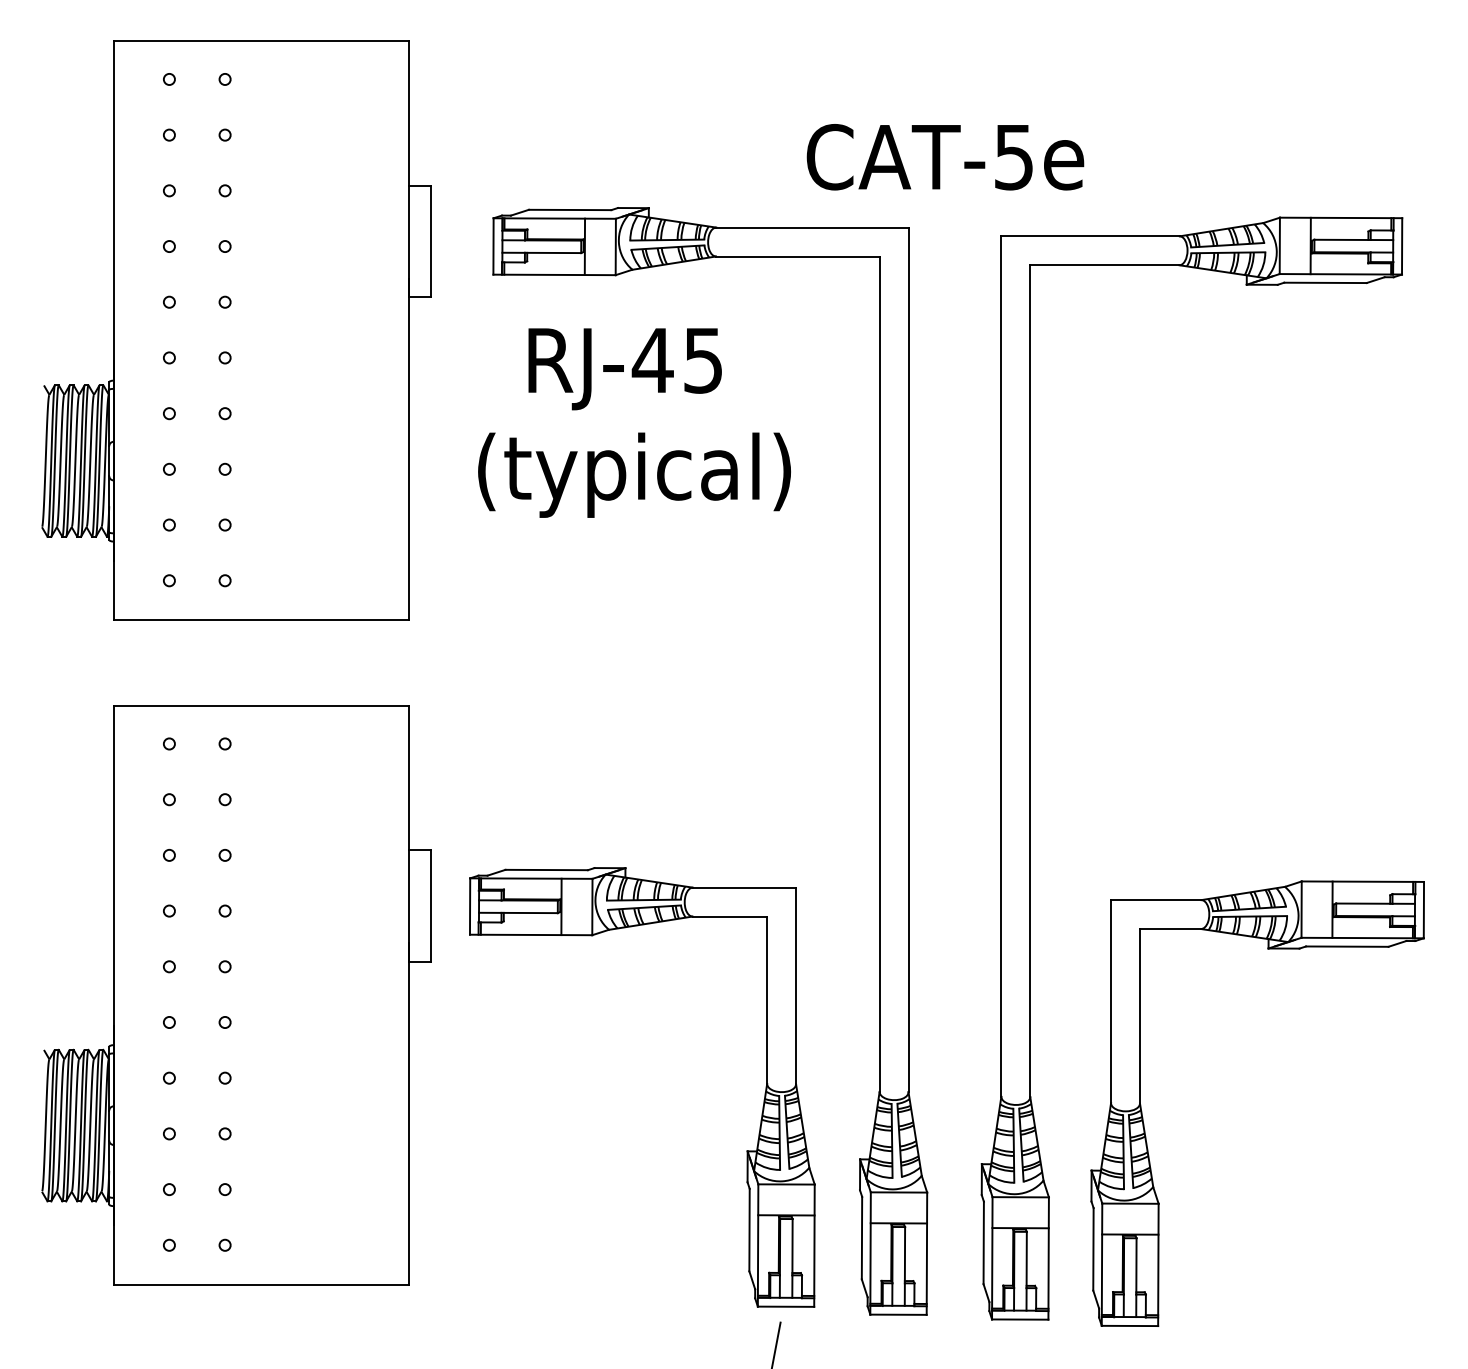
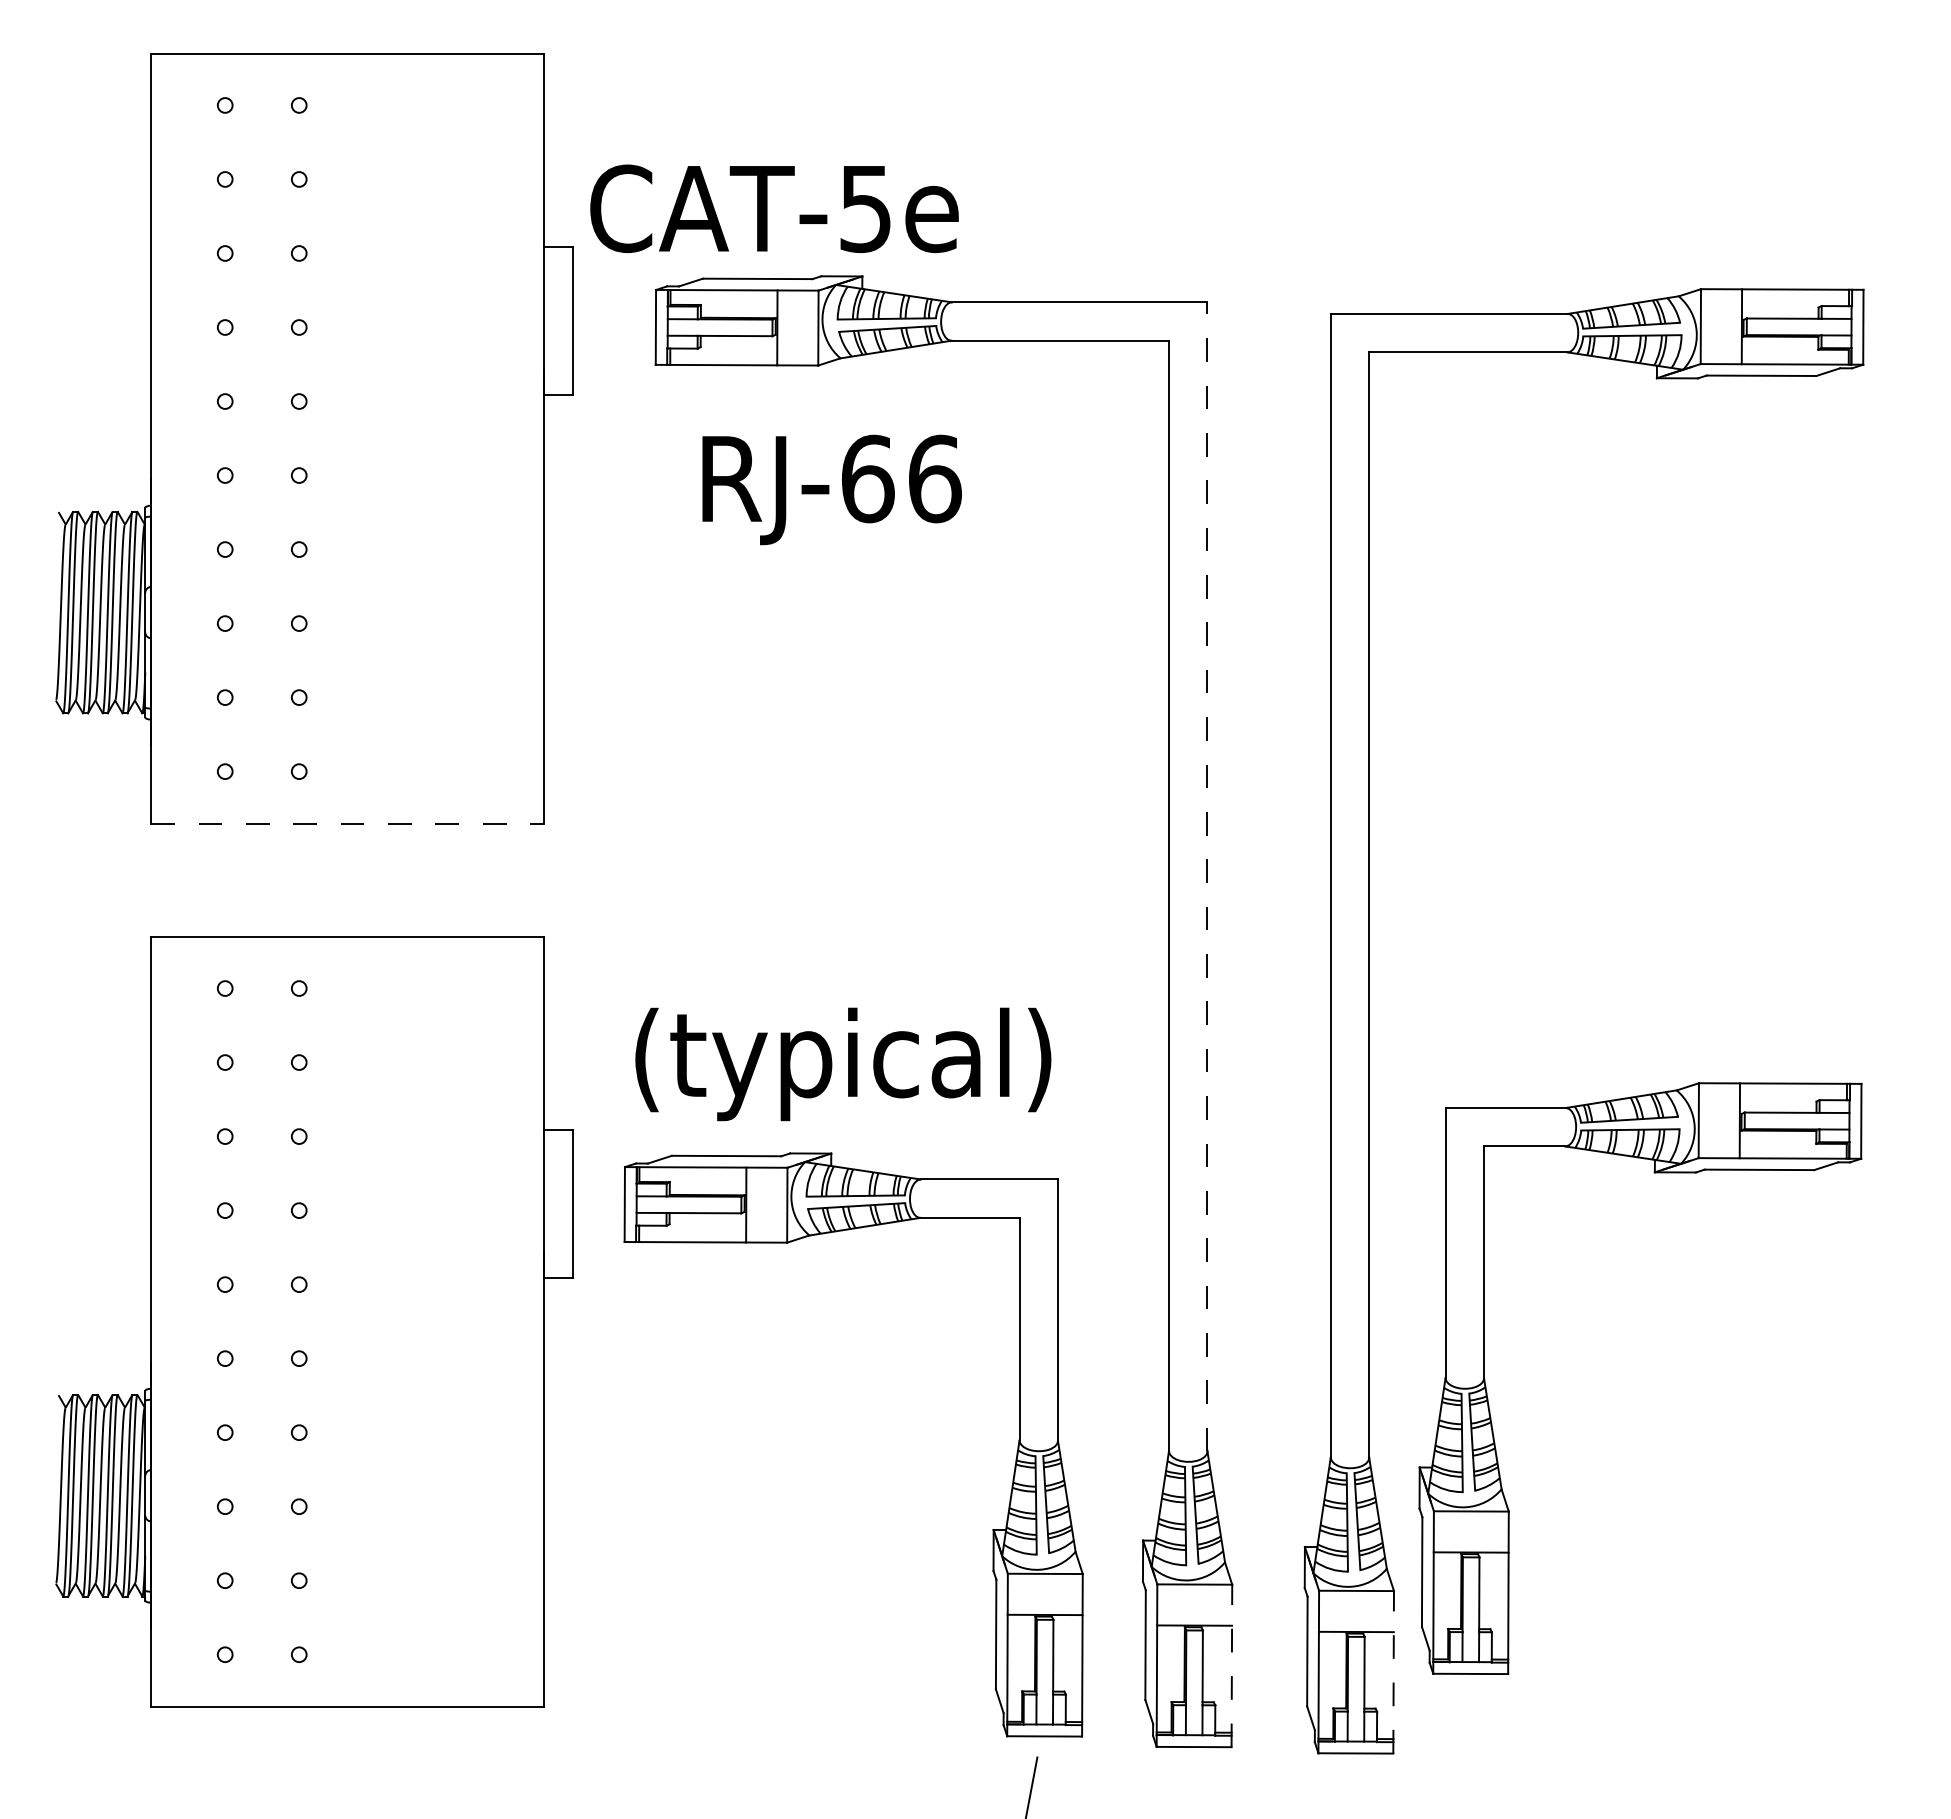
text: (945, 156) -> (774, 208), moved
text: (677, 360) -> (900, 478), RJ-45 -> RJ-66
text: (634, 475) -> (843, 1064), moved
line: (261, 620) -> (347, 824), solid -> dashed
line: (908, 659) -> (1207, 876), solid -> dashed
part: (1144, 1123) -> (1489, 1404), moved
line: (926, 1253) -> (1231, 1665), solid -> dashed
line: (1048, 1257) -> (1393, 1671), solid -> dashed

